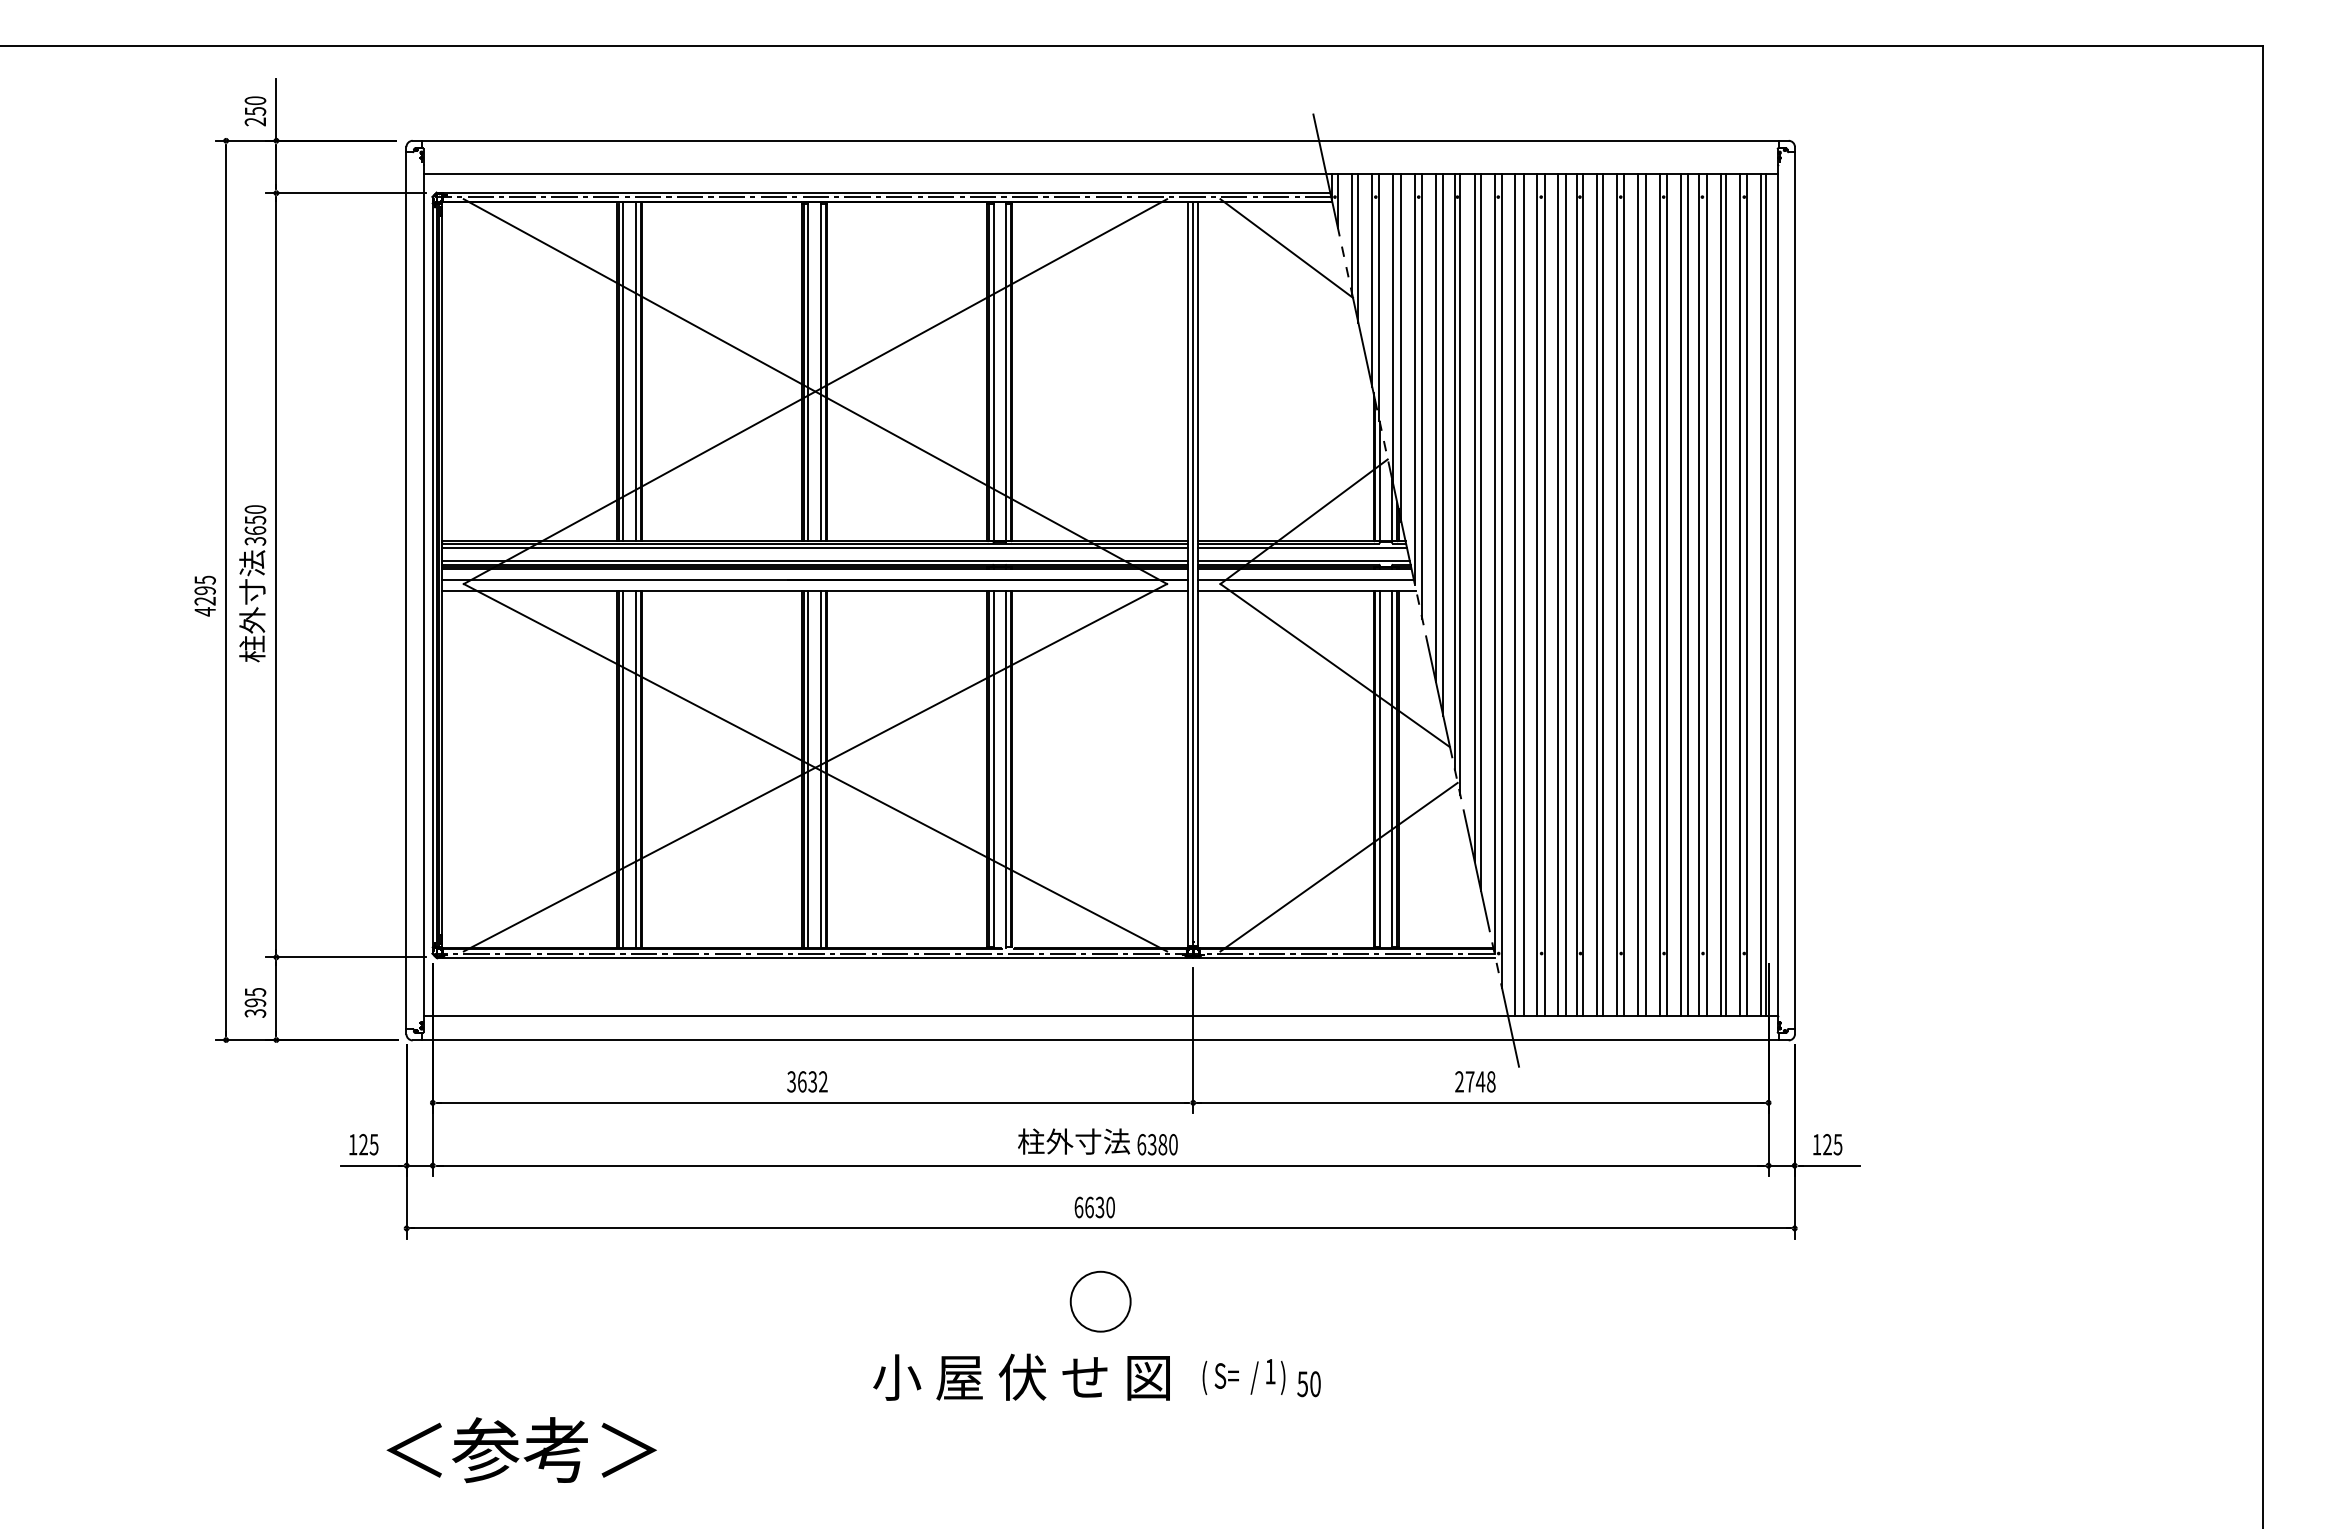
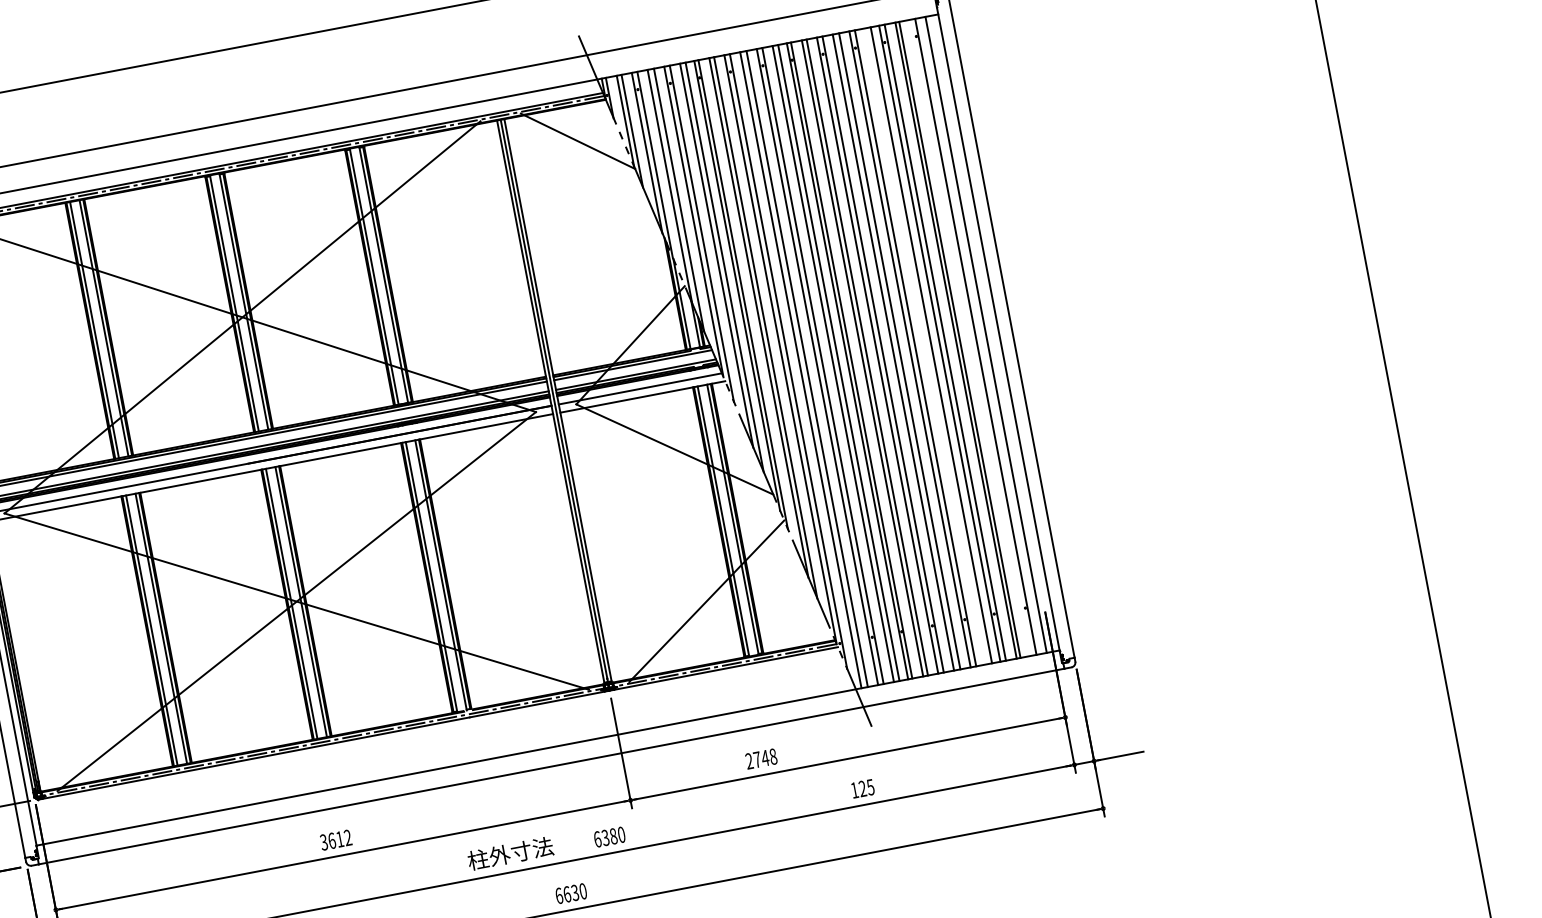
line: (1680, 594) -> (925, 345), removed
line: (1739, 594) -> (970, 337), removed
line: (1765, 594) -> (989, 333), removed
text: (812, 1081) -> (339, 839), 3632 -> 3612
text: (1475, 1081) -> (761, 758), moved
text: (1074, 1141) -> (510, 853), moved
text: (1827, 1144) -> (862, 788), moved

